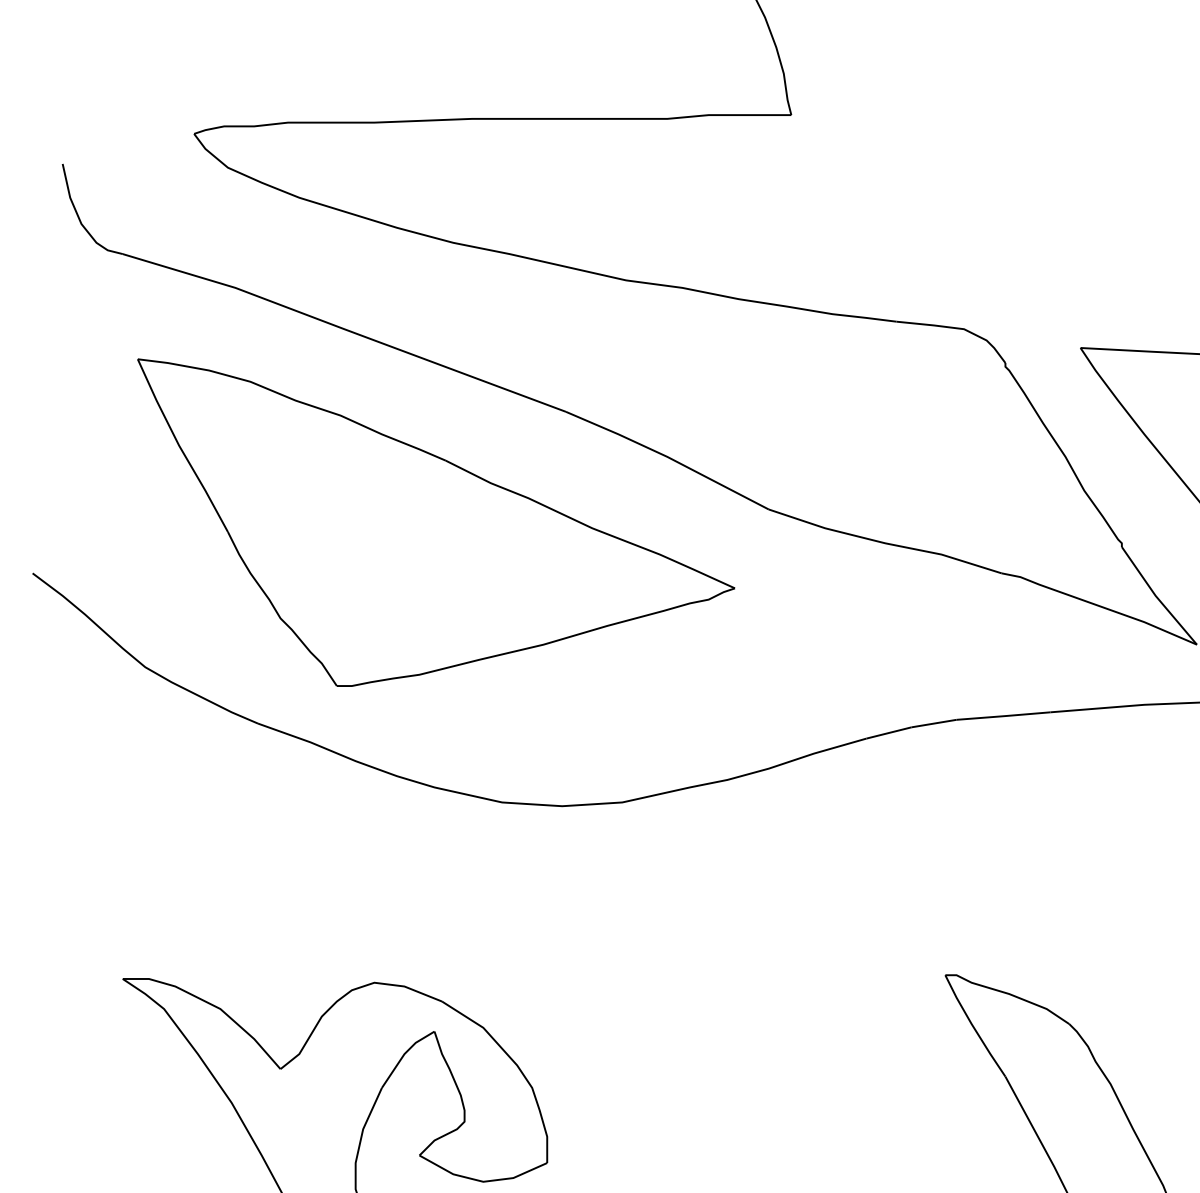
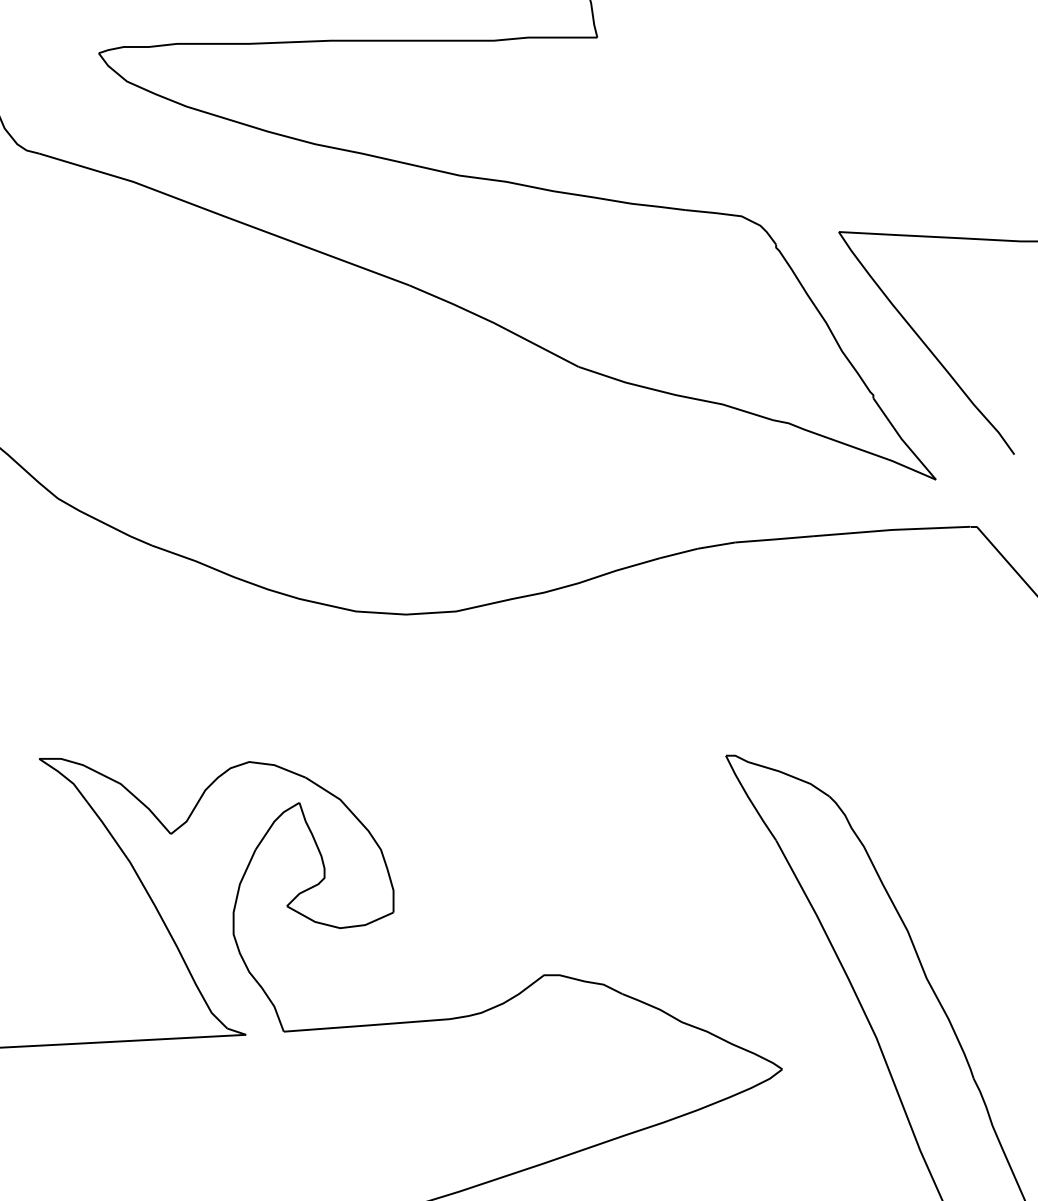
part: (435, 522) -> (300, 377), removed

